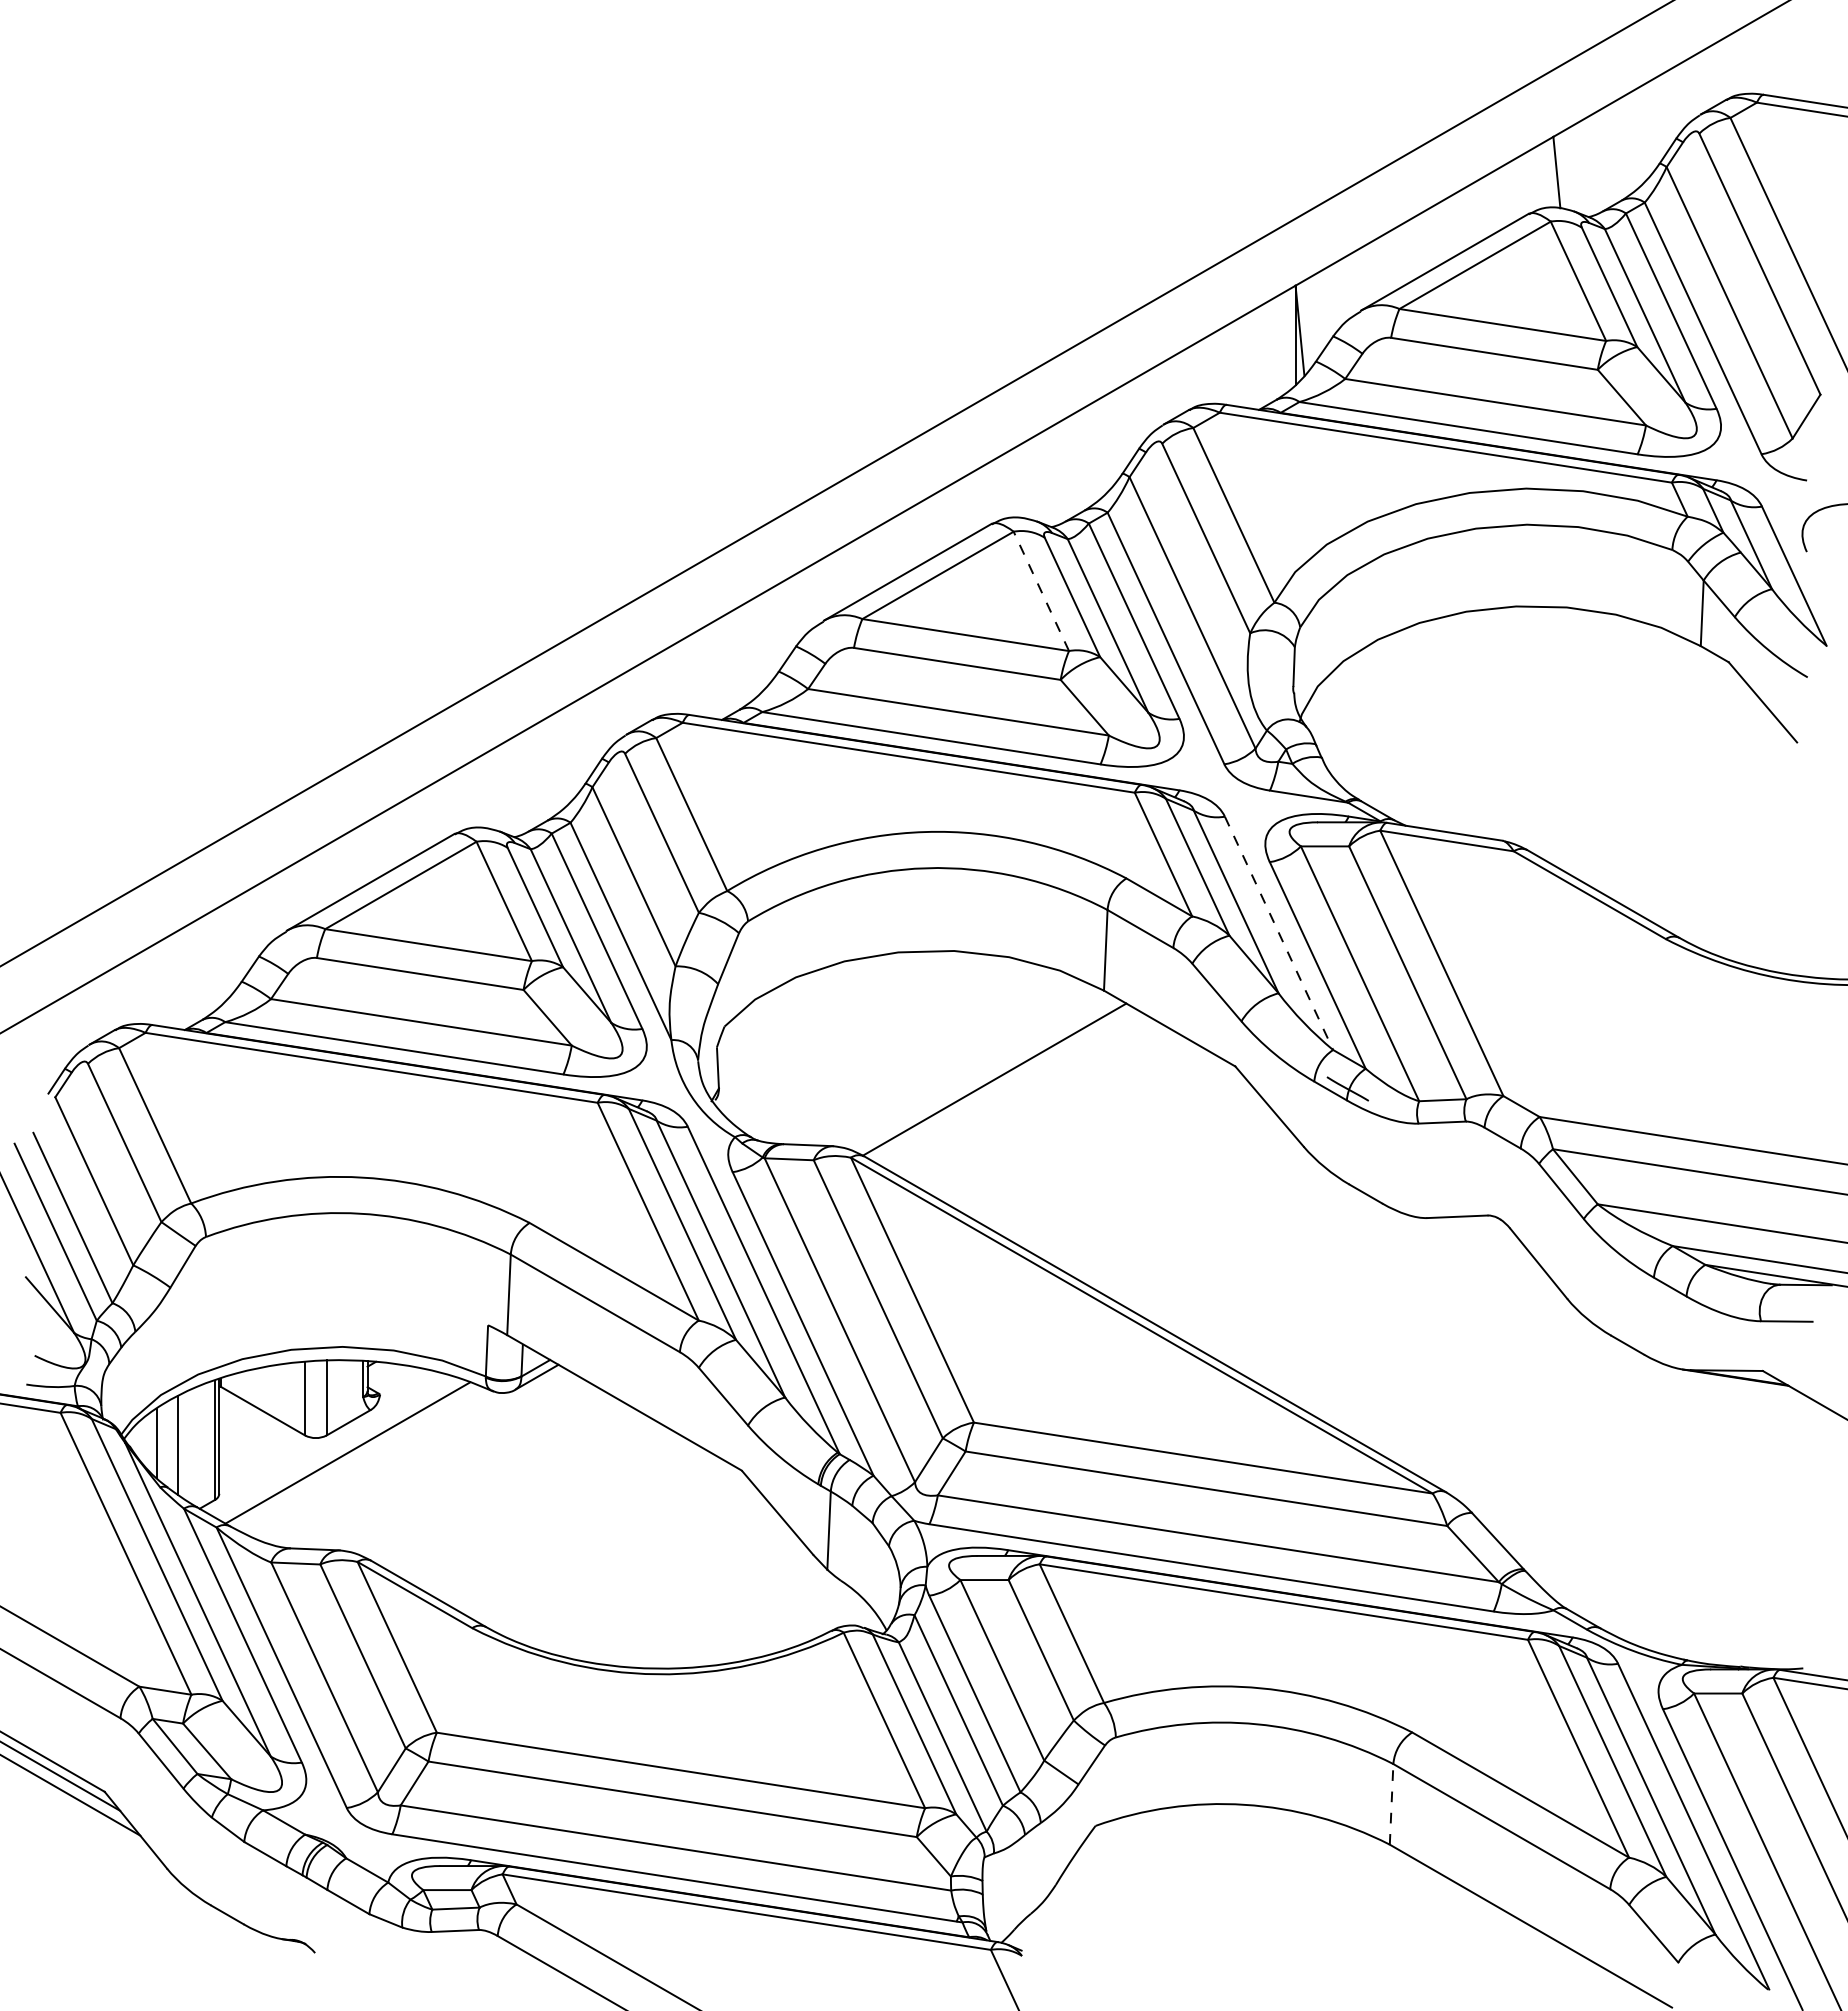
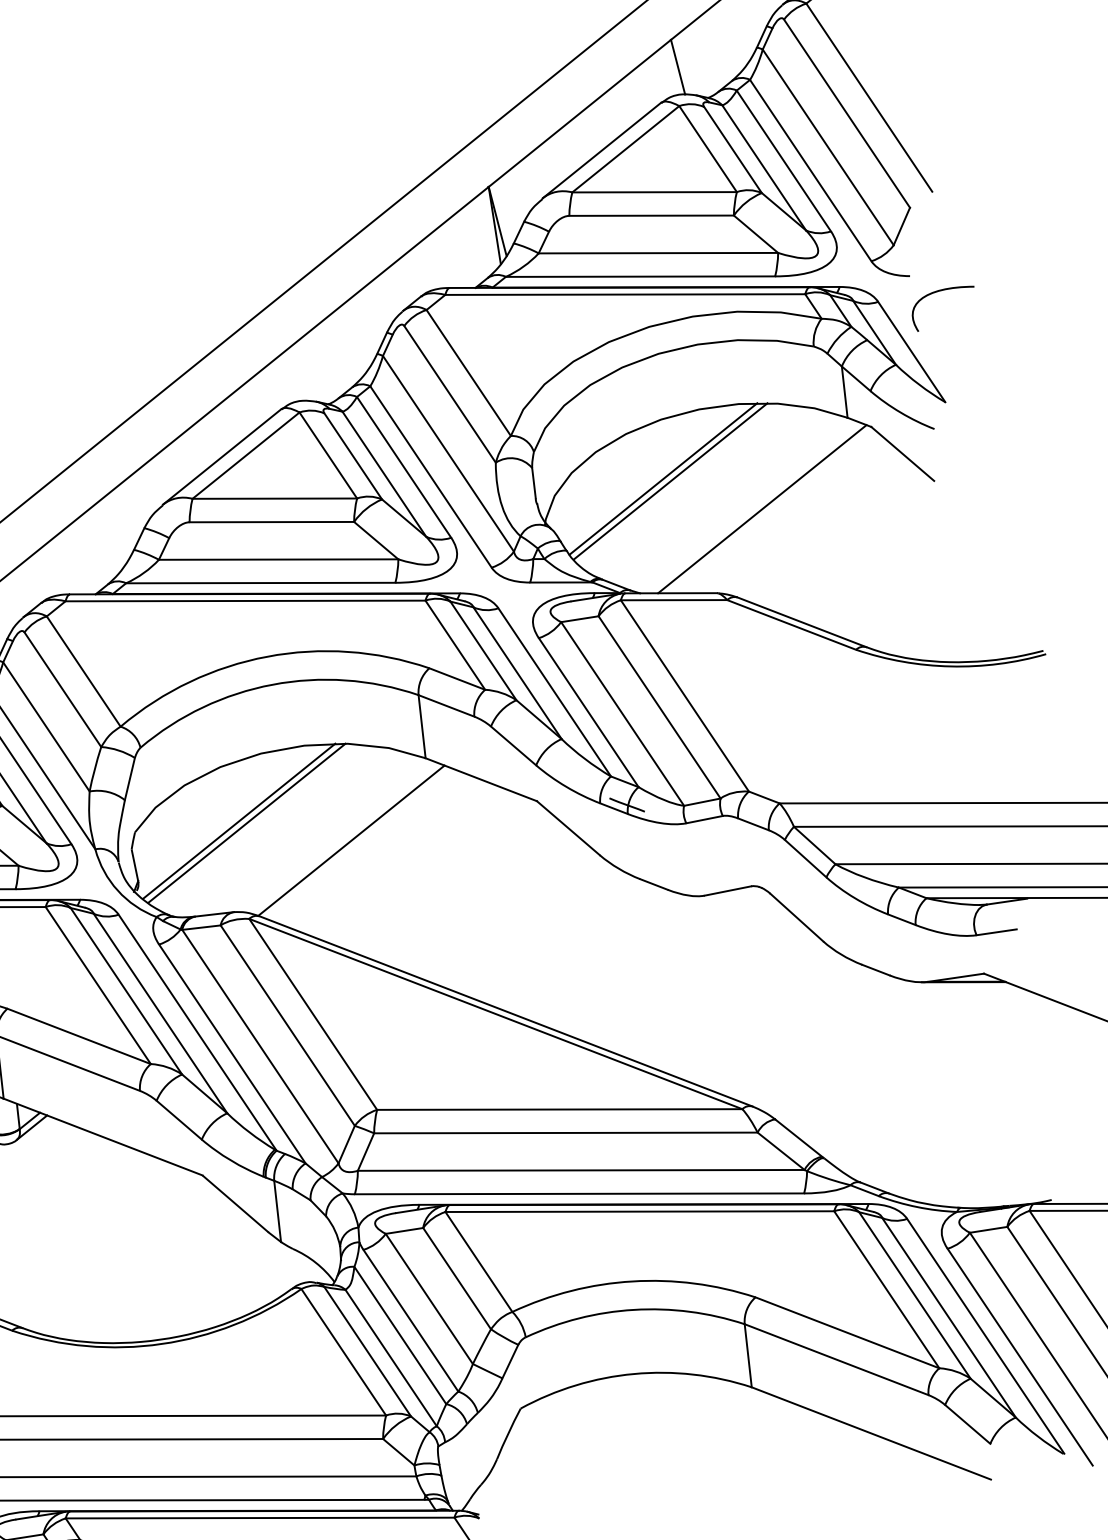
line: (1041, 591) -> (328, 455), dashed -> solid
line: (1457, 686) -> (663, 478), added
line: (1466, 691) -> (670, 481), added
line: (1575, 744) -> (762, 509), added
line: (1279, 933) -> (555, 692), dashed -> solid
line: (857, 1032) -> (239, 820), added
line: (866, 1036) -> (246, 822), added
line: (1391, 1803) -> (748, 1355), dashed -> solid

